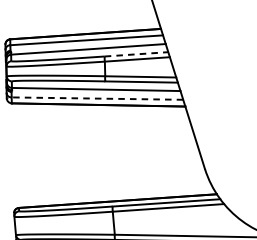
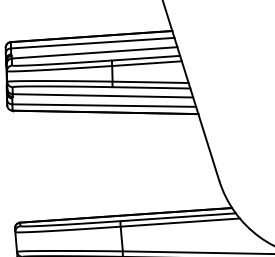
line: (136, 54) -> (146, 58), dashed -> solid
line: (97, 98) -> (104, 105), dashed -> solid

